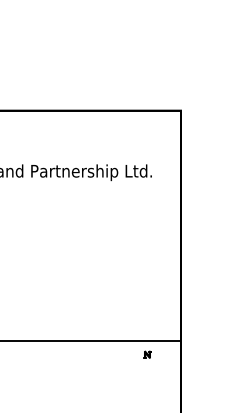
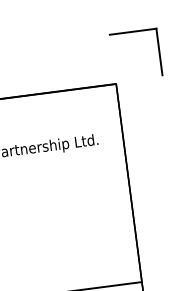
part: (207, 53) -> (132, 31), added

